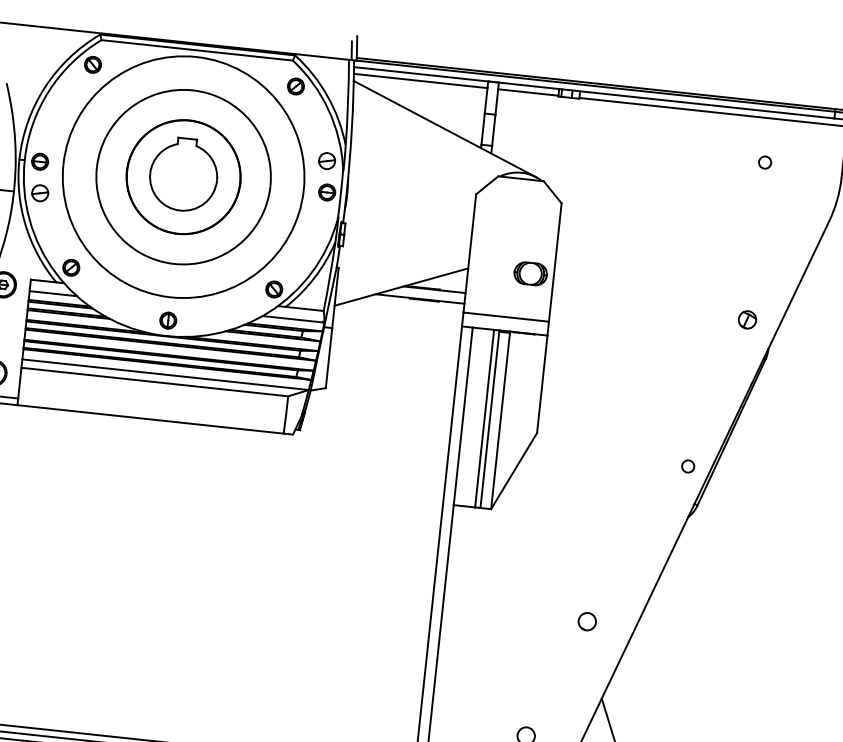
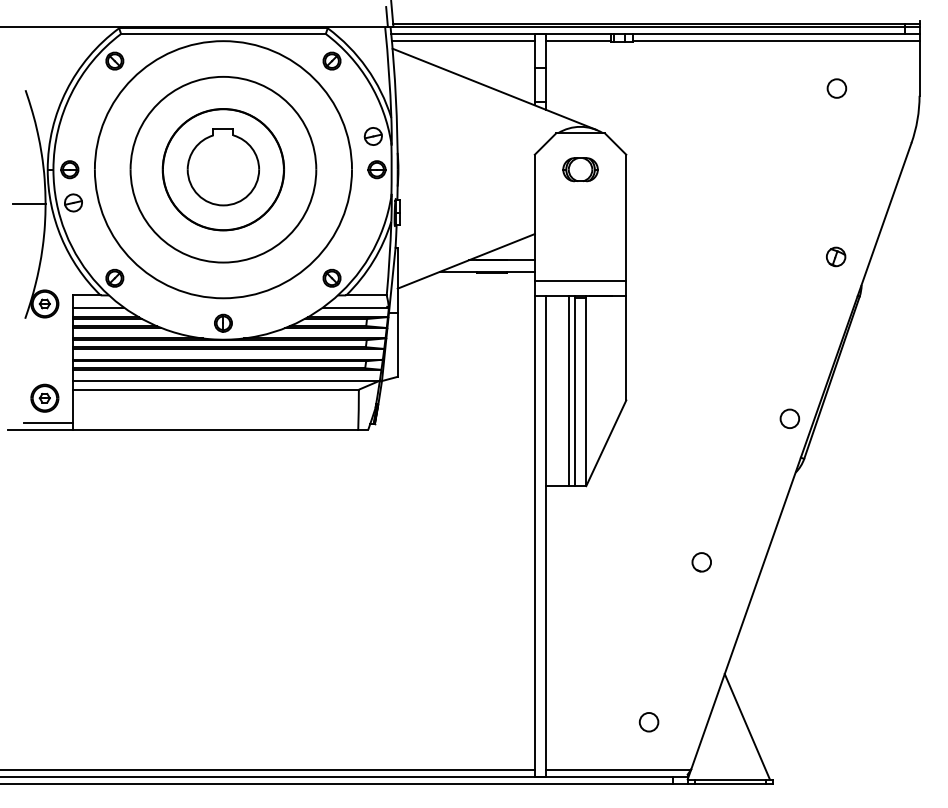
circle: (764, 162) -> (836, 88), size x1.43
part: (530, 273) -> (580, 169), moved
circle: (687, 466) -> (789, 418), size x1.43
circle: (587, 621) -> (701, 562), moved

